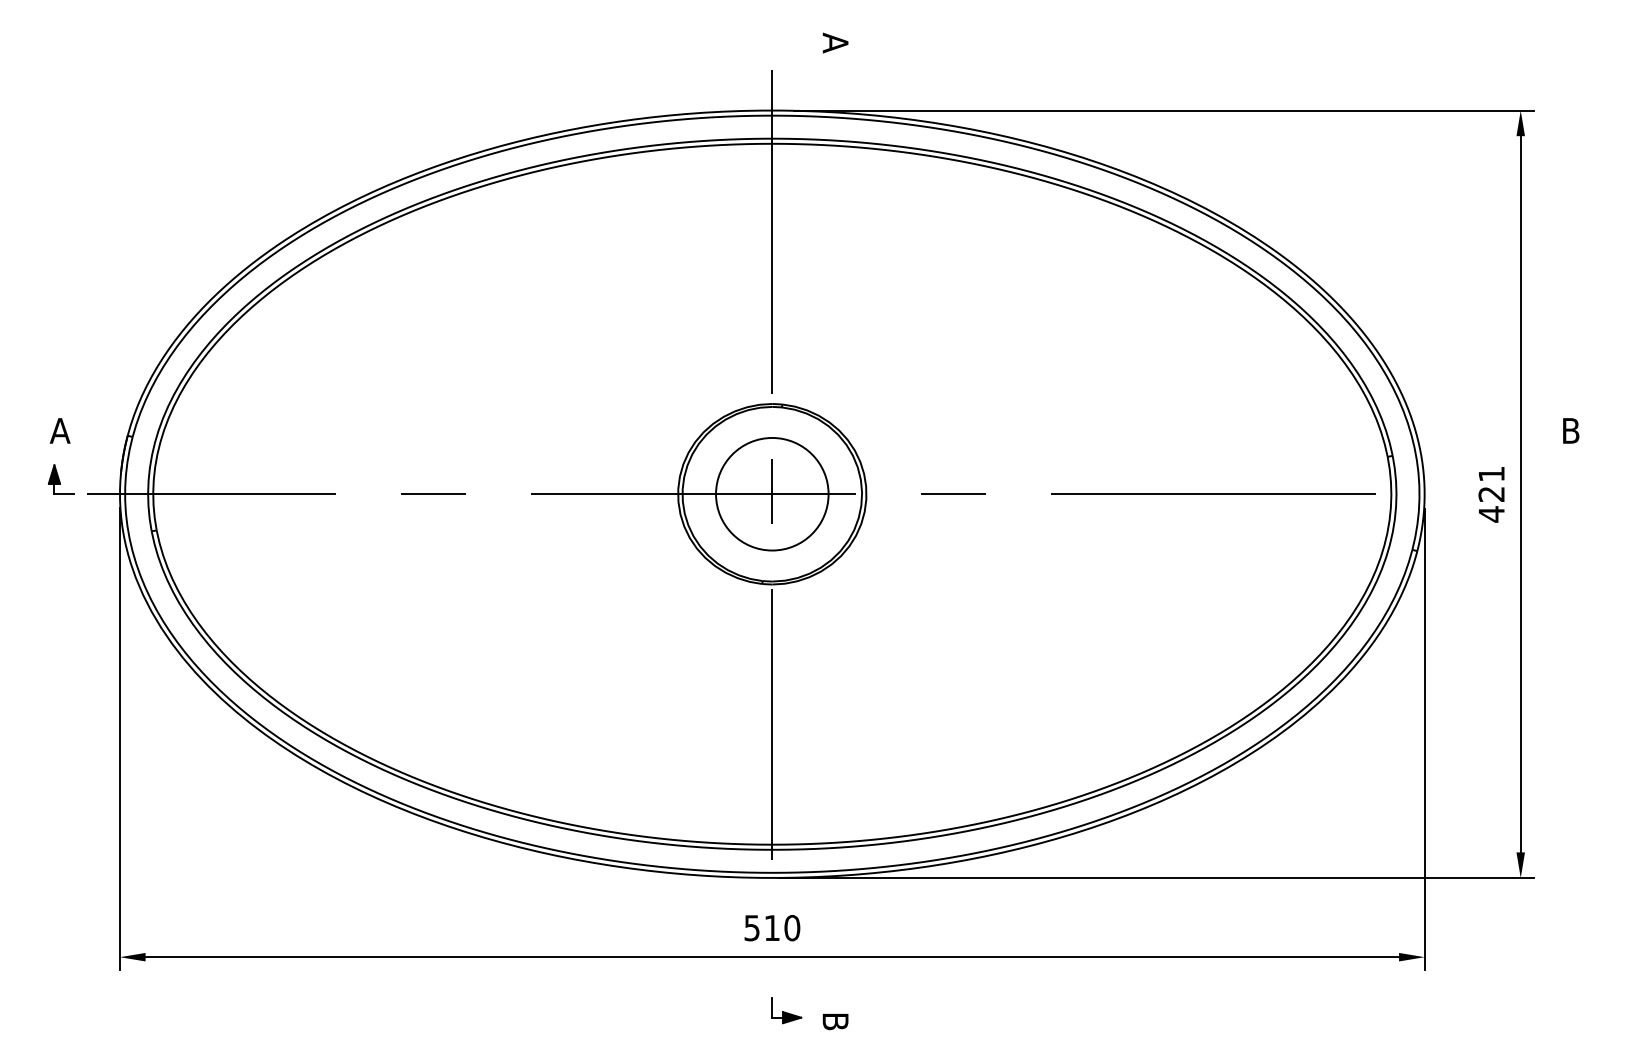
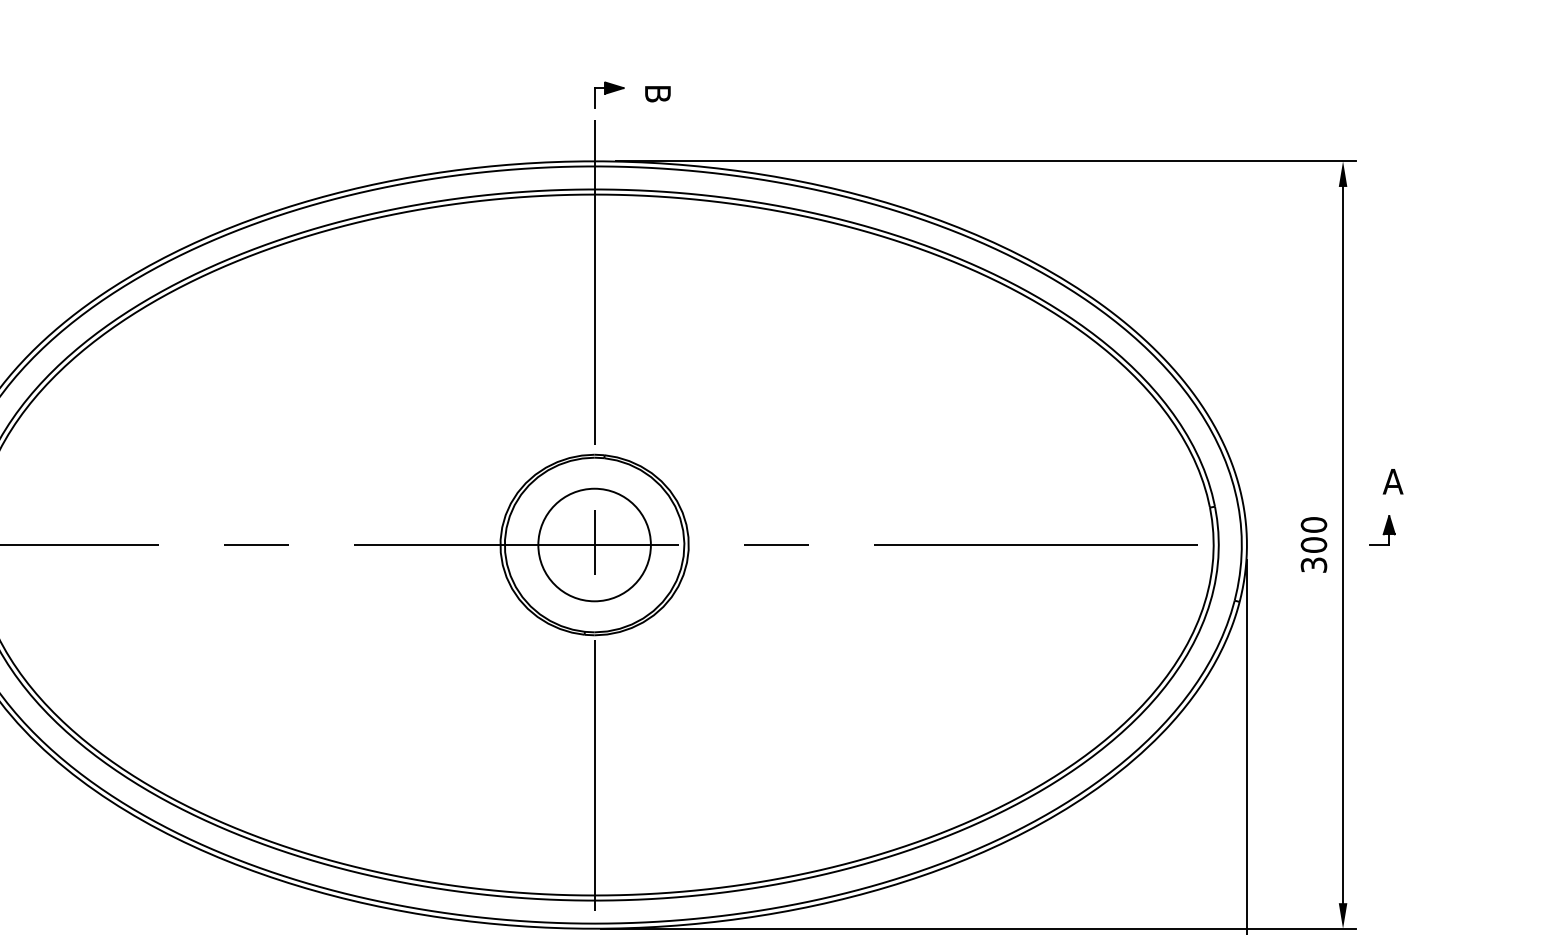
text: (835, 42) -> (657, 93), A -> B
part: (786, 43) -> (608, 94), added
text: (1570, 430) -> (1392, 481), B -> A
part: (1560, 479) -> (1382, 530), added
text: (1491, 494) -> (1313, 545), 421 -> 300

